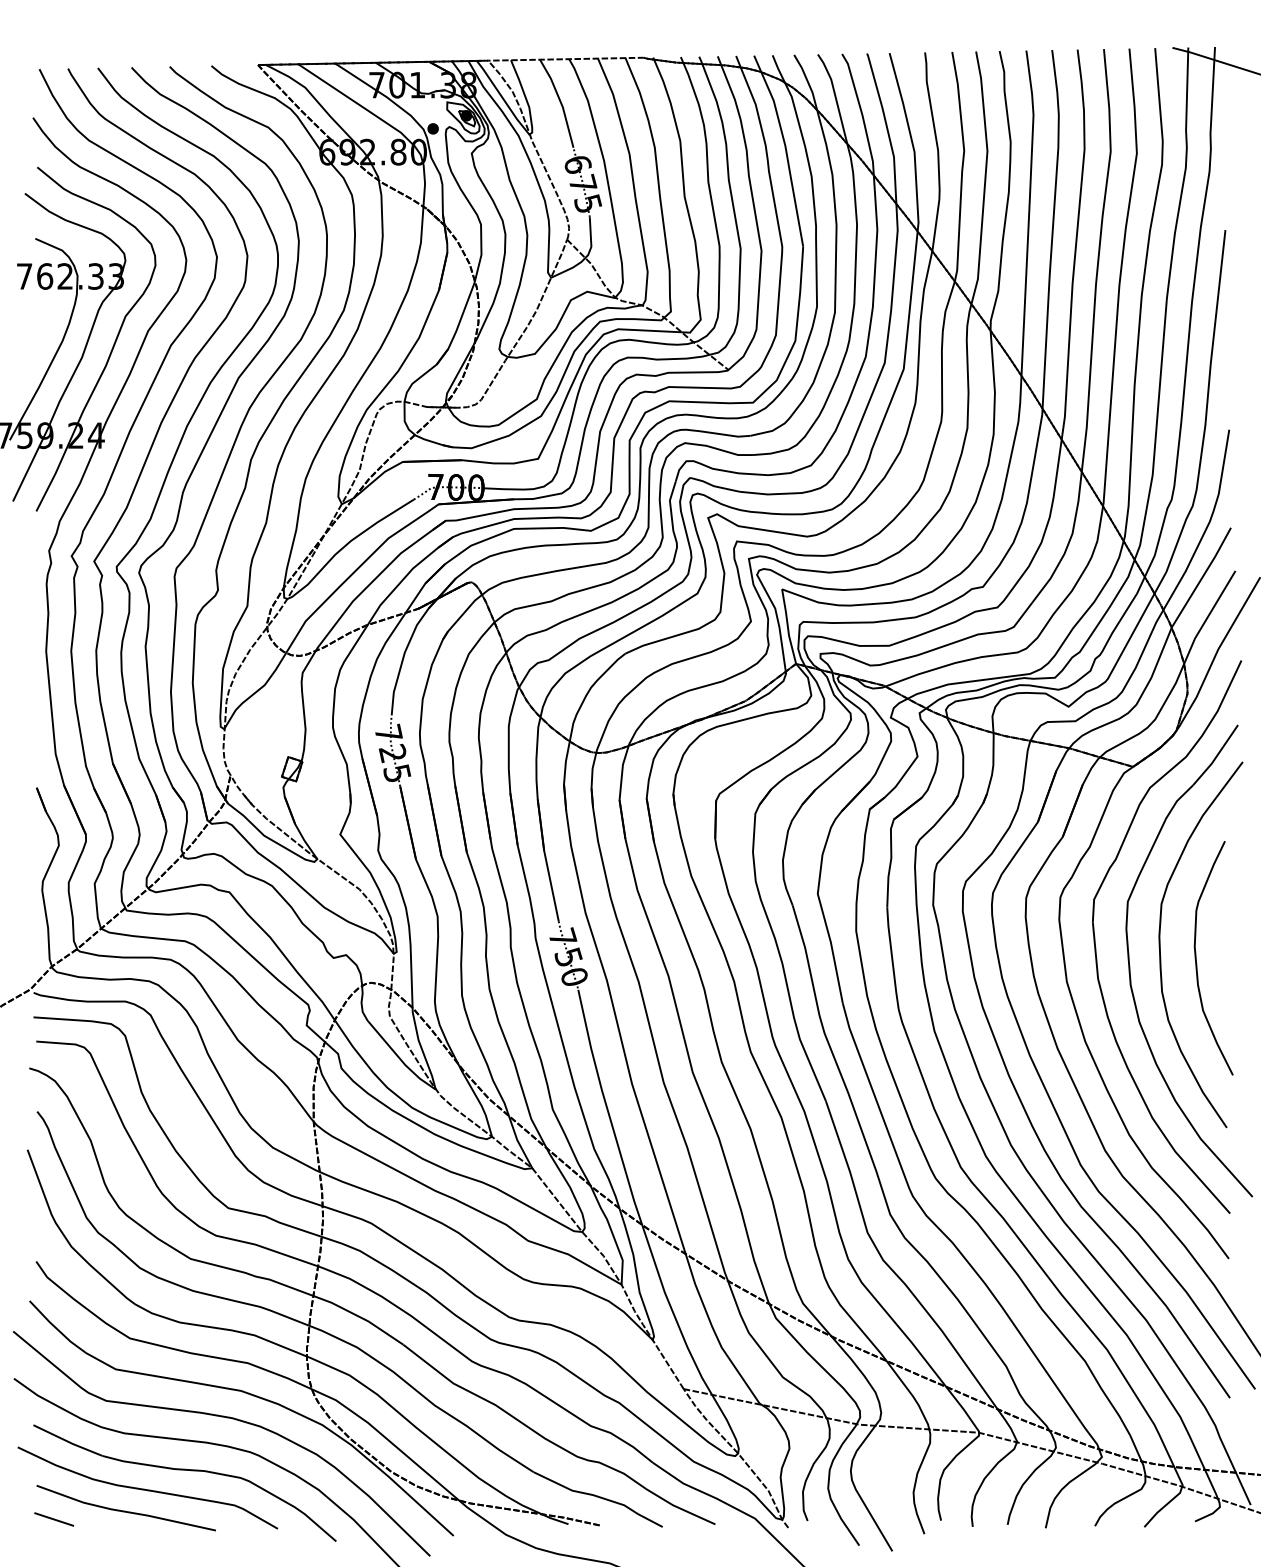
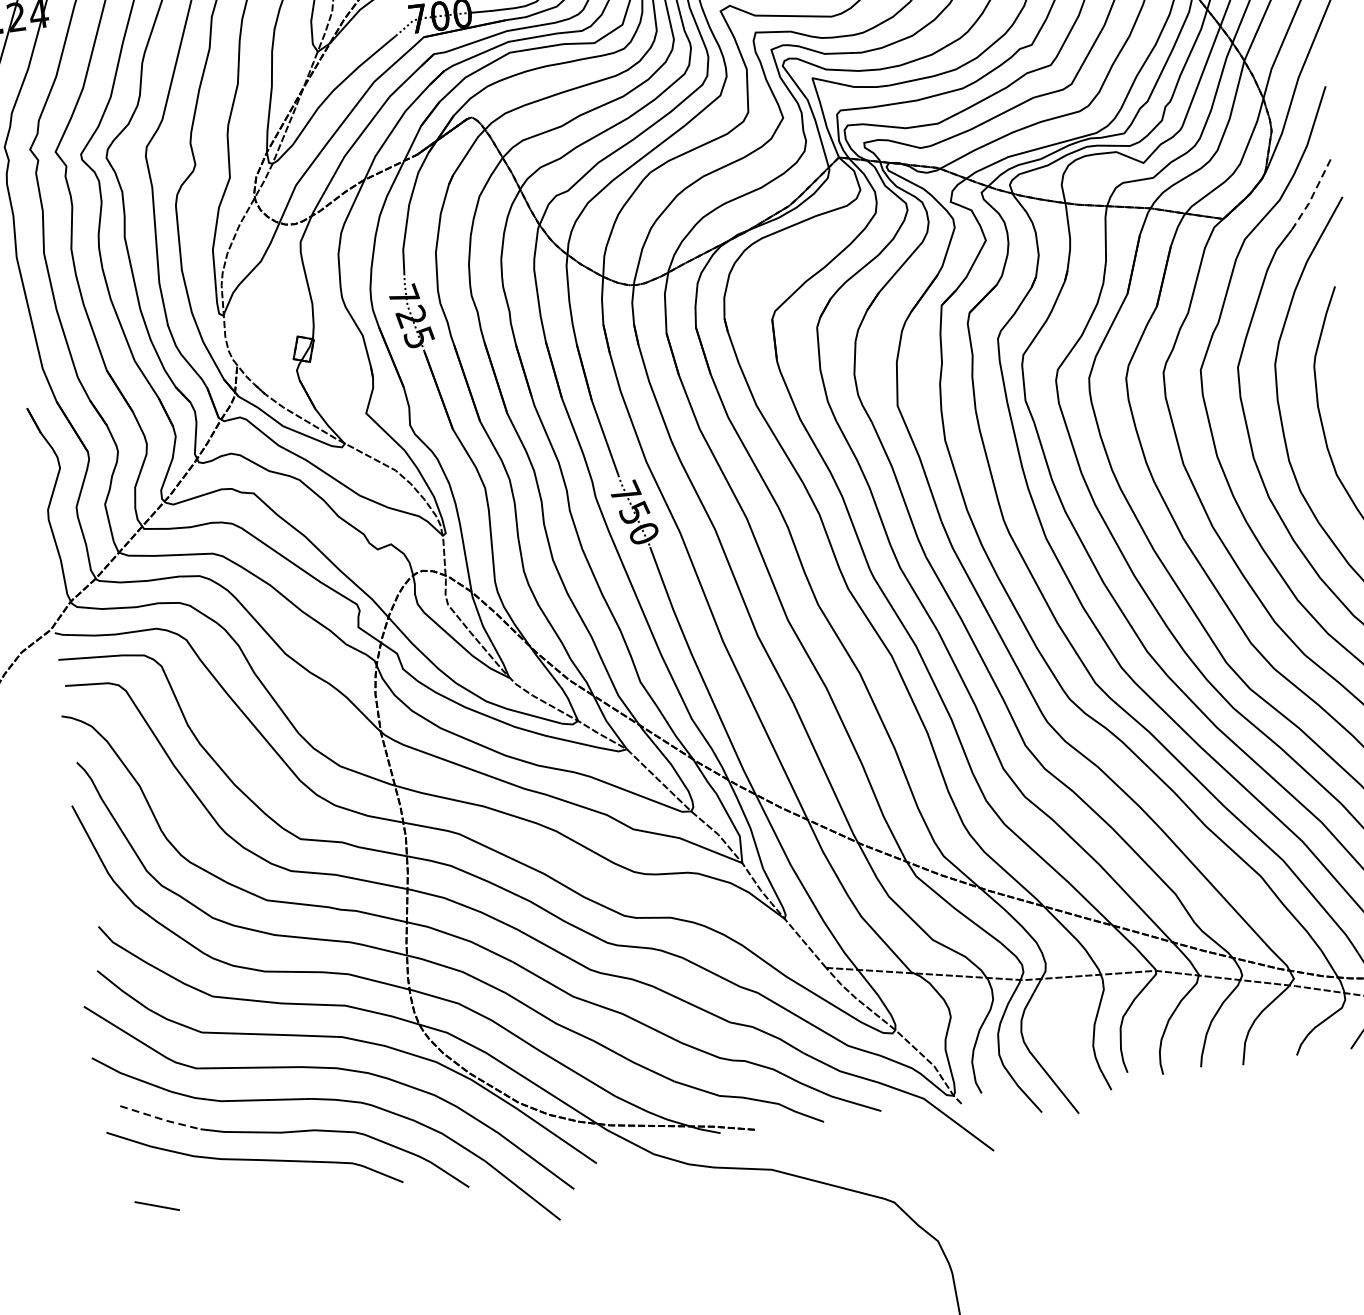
line: (1216, 756) -> (1312, 195), solid -> dashed
line: (68, 1441) -> (161, 1118), solid -> dashed
line: (125, 1510) -> (233, 1185), removed

